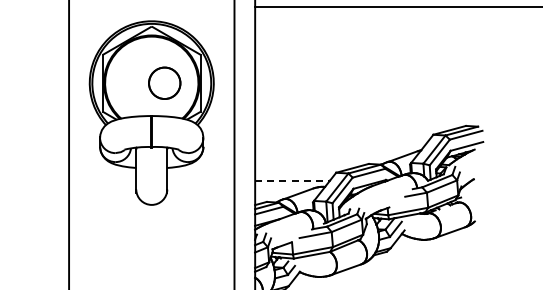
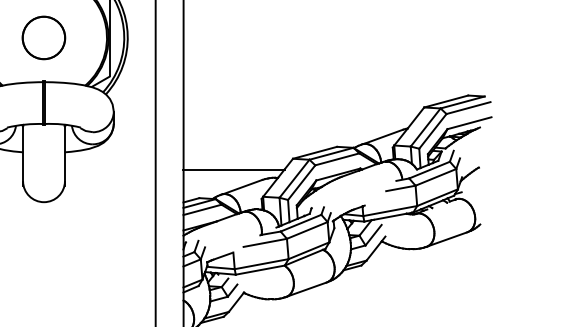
circle: (164, 82) -> (43, 36), moved
line: (293, 180) -> (235, 169), dashed -> solid

